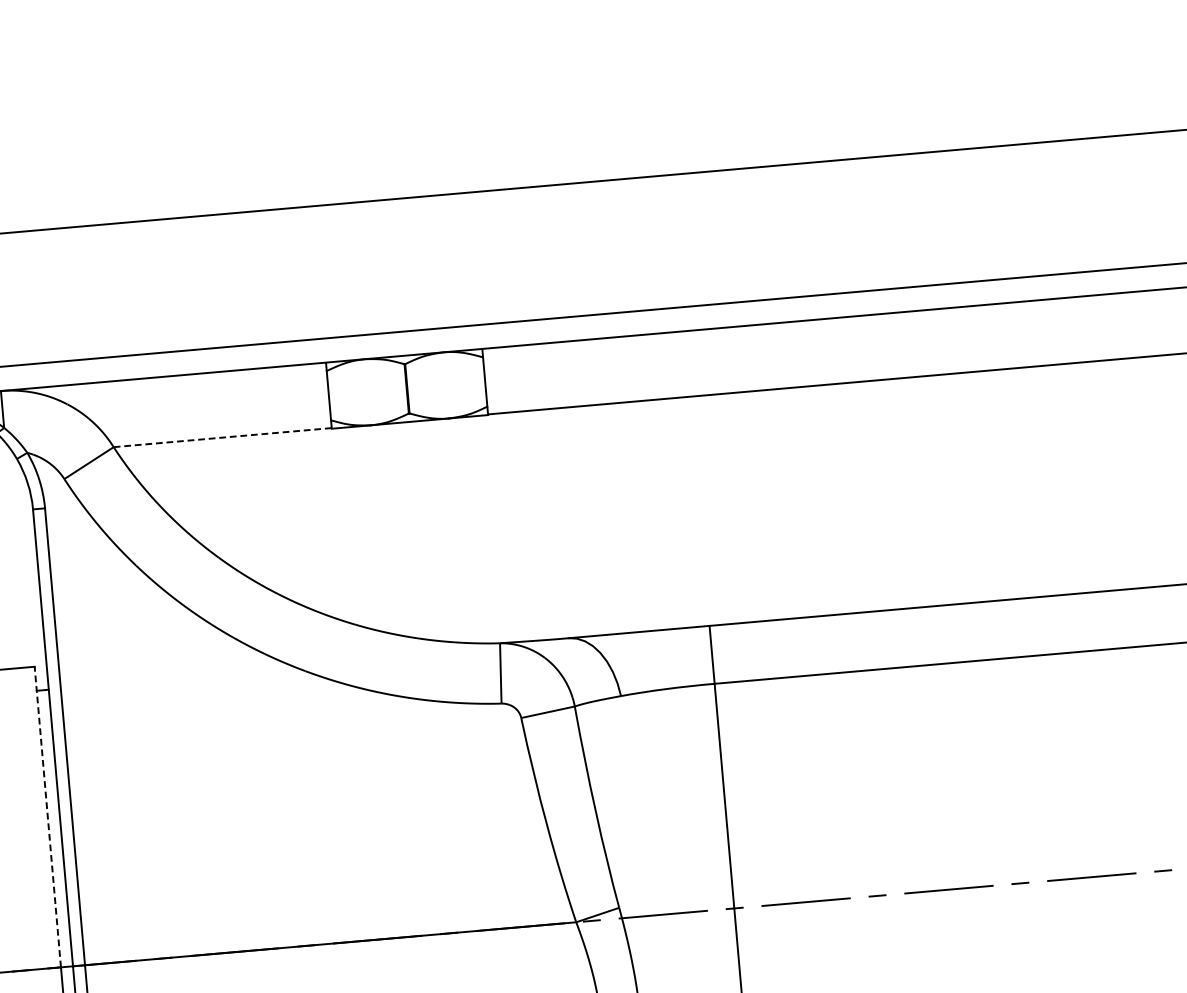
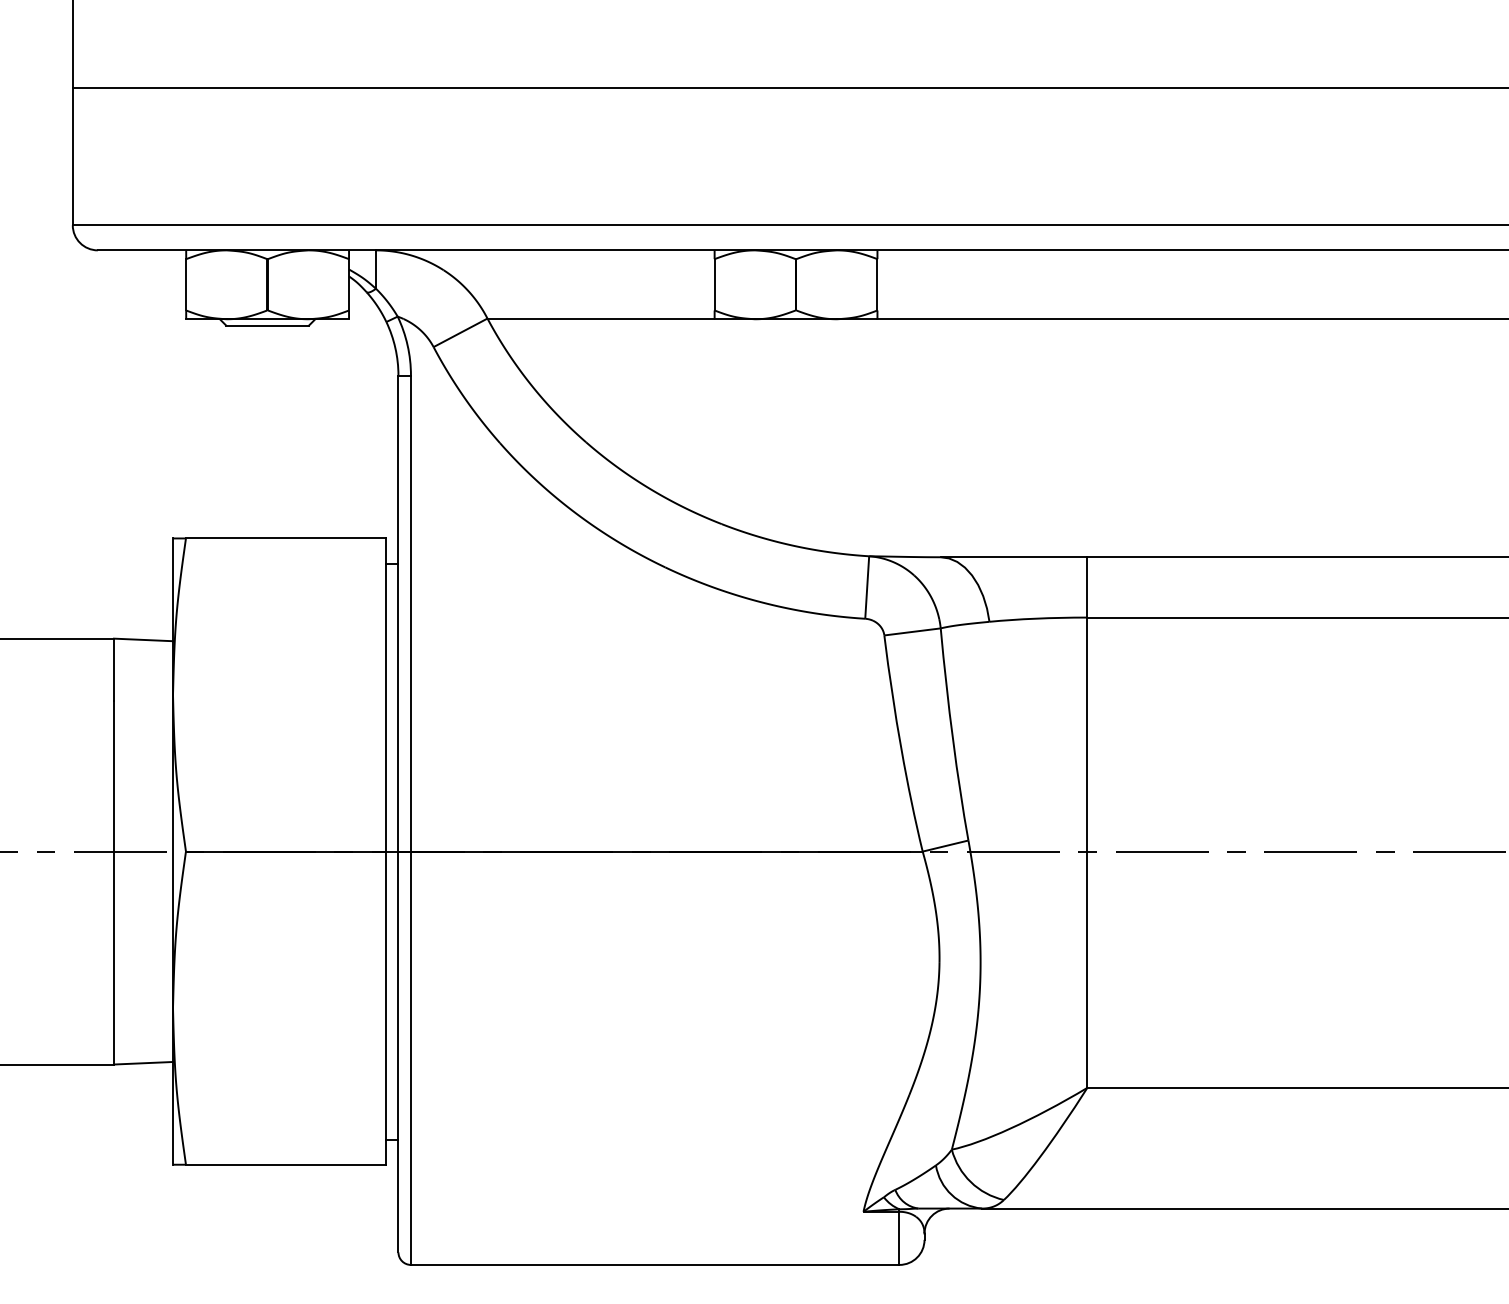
line: (222, 437) -> (600, 318), dashed -> solid
line: (47, 817) -> (385, 695), dashed -> solid

